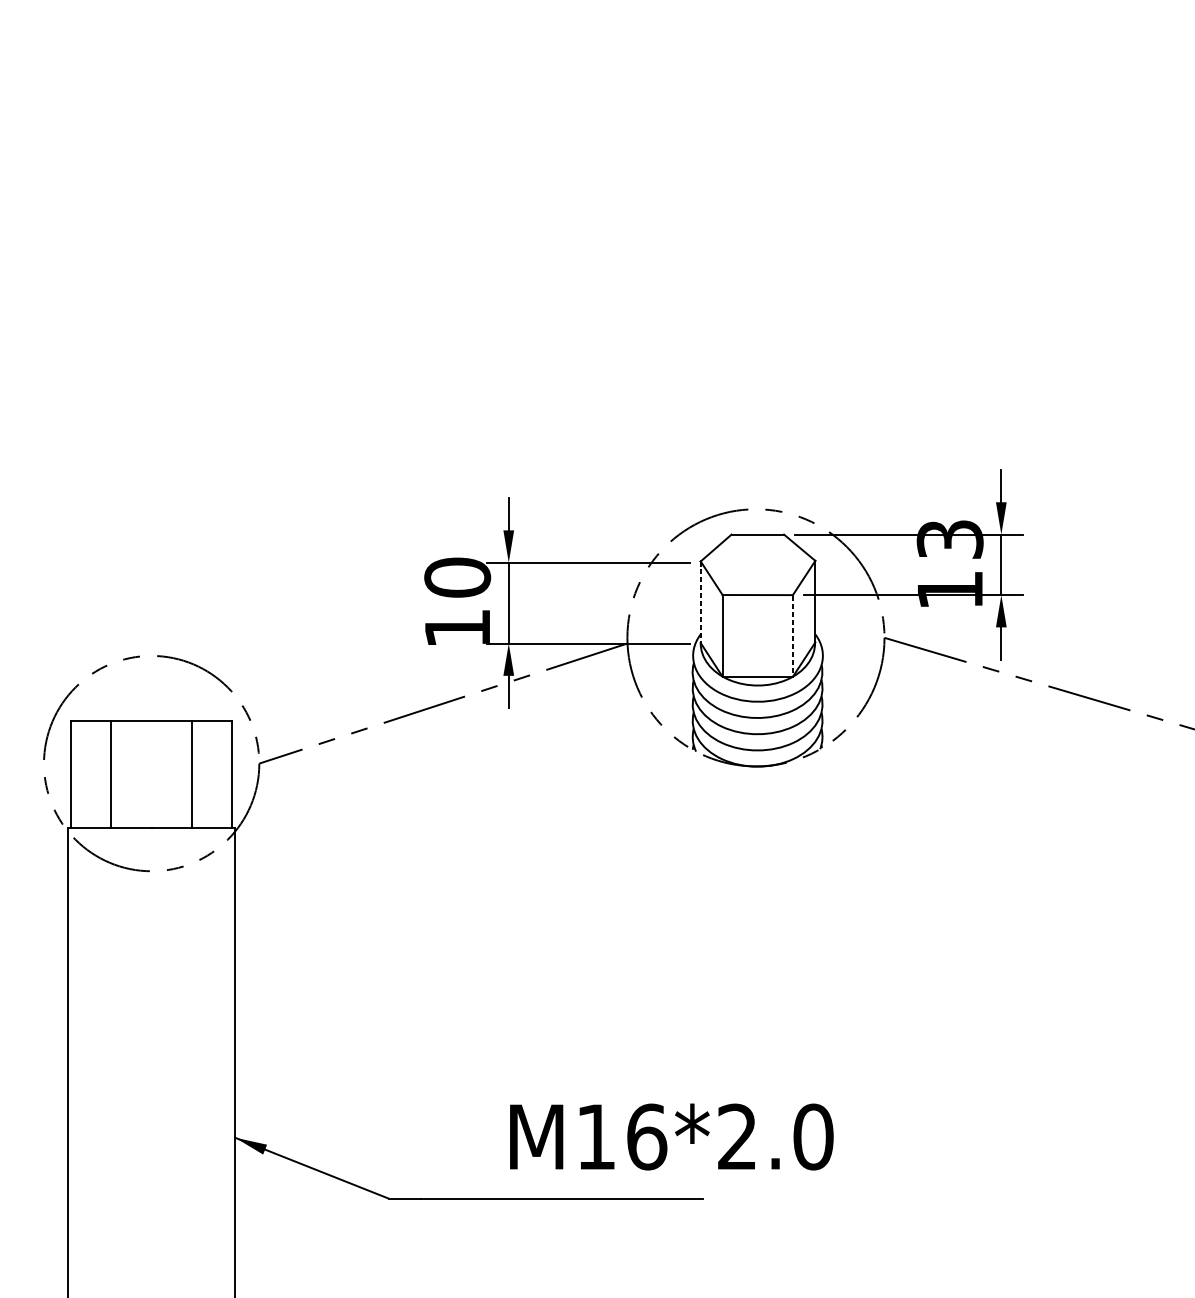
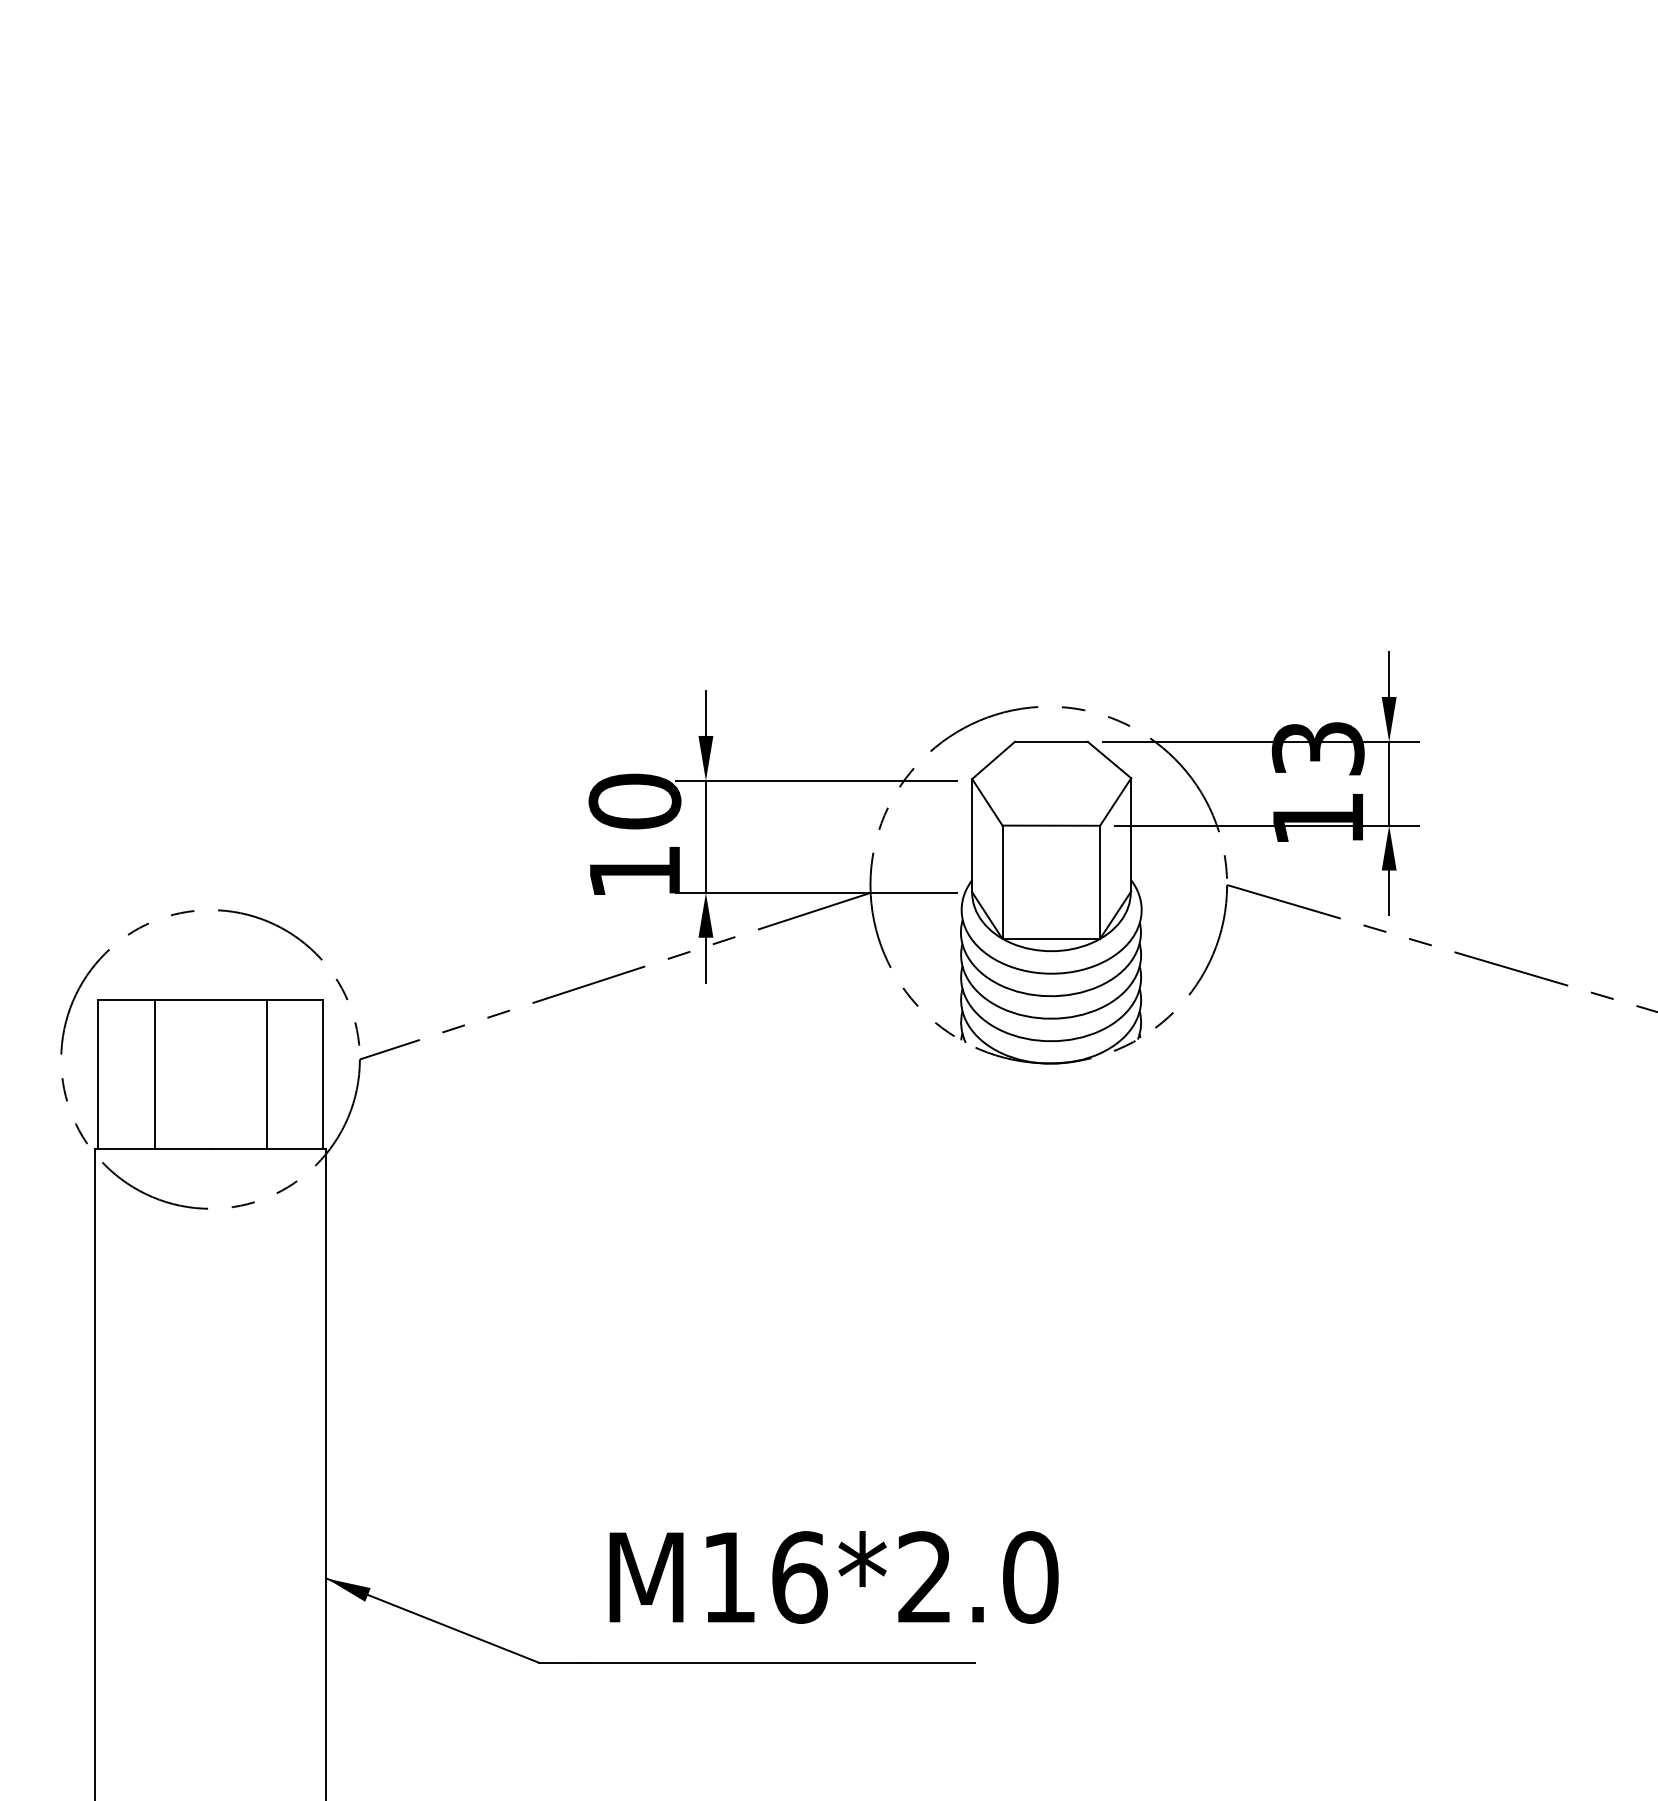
line: (700, 602) -> (972, 835), dashed -> solid
line: (793, 636) -> (1100, 883), dashed -> solid
text: (671, 1137) -> (833, 1577), moved

